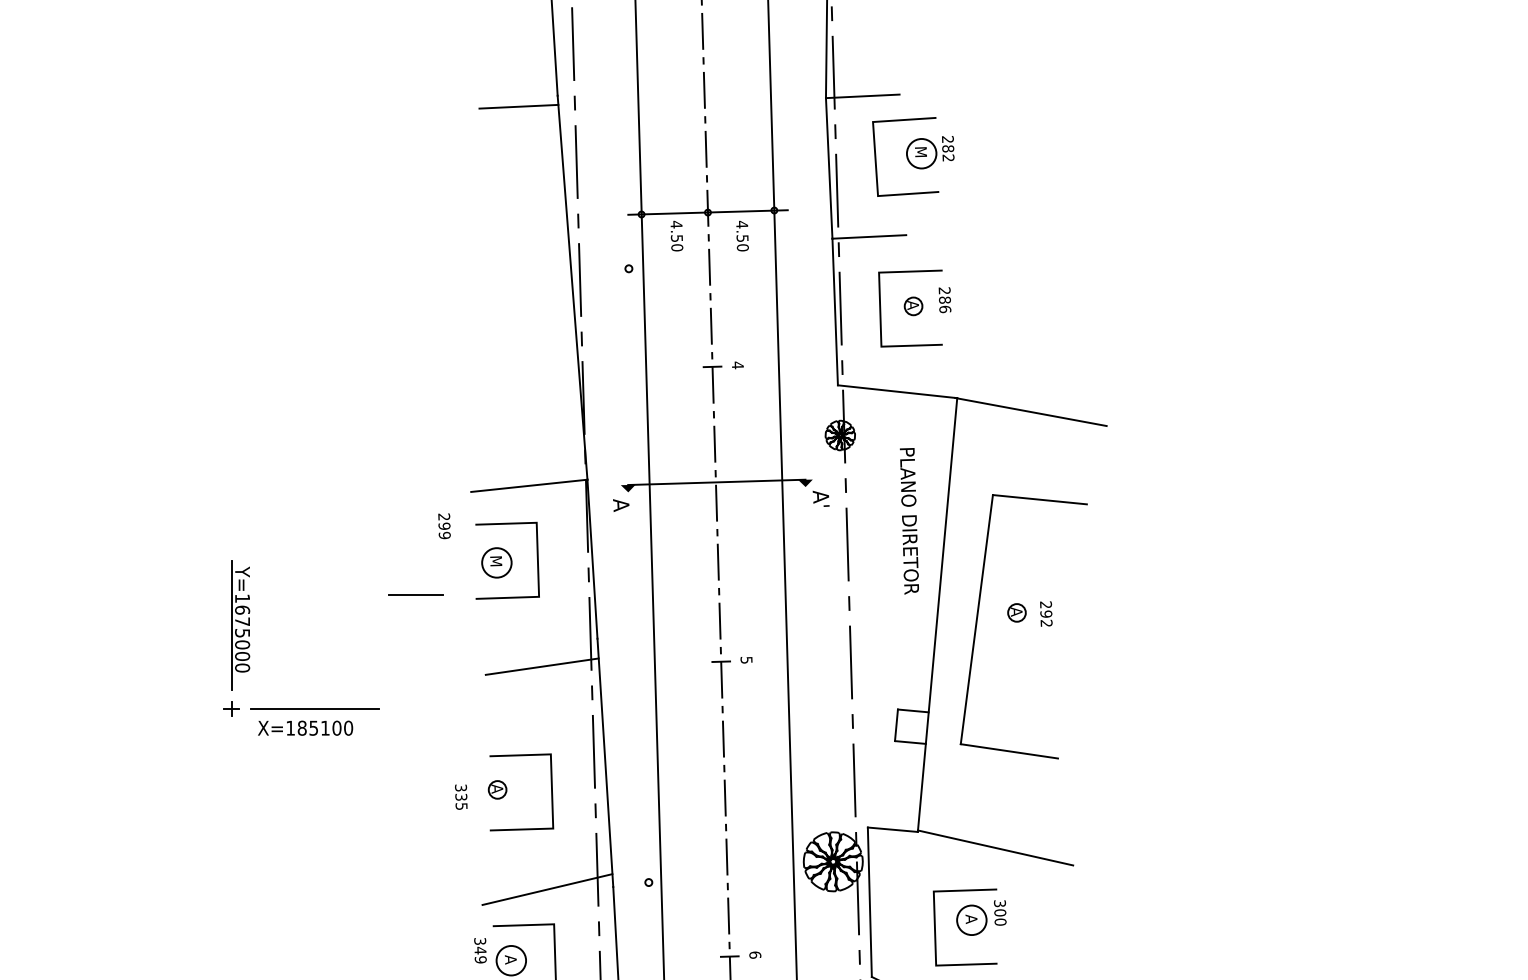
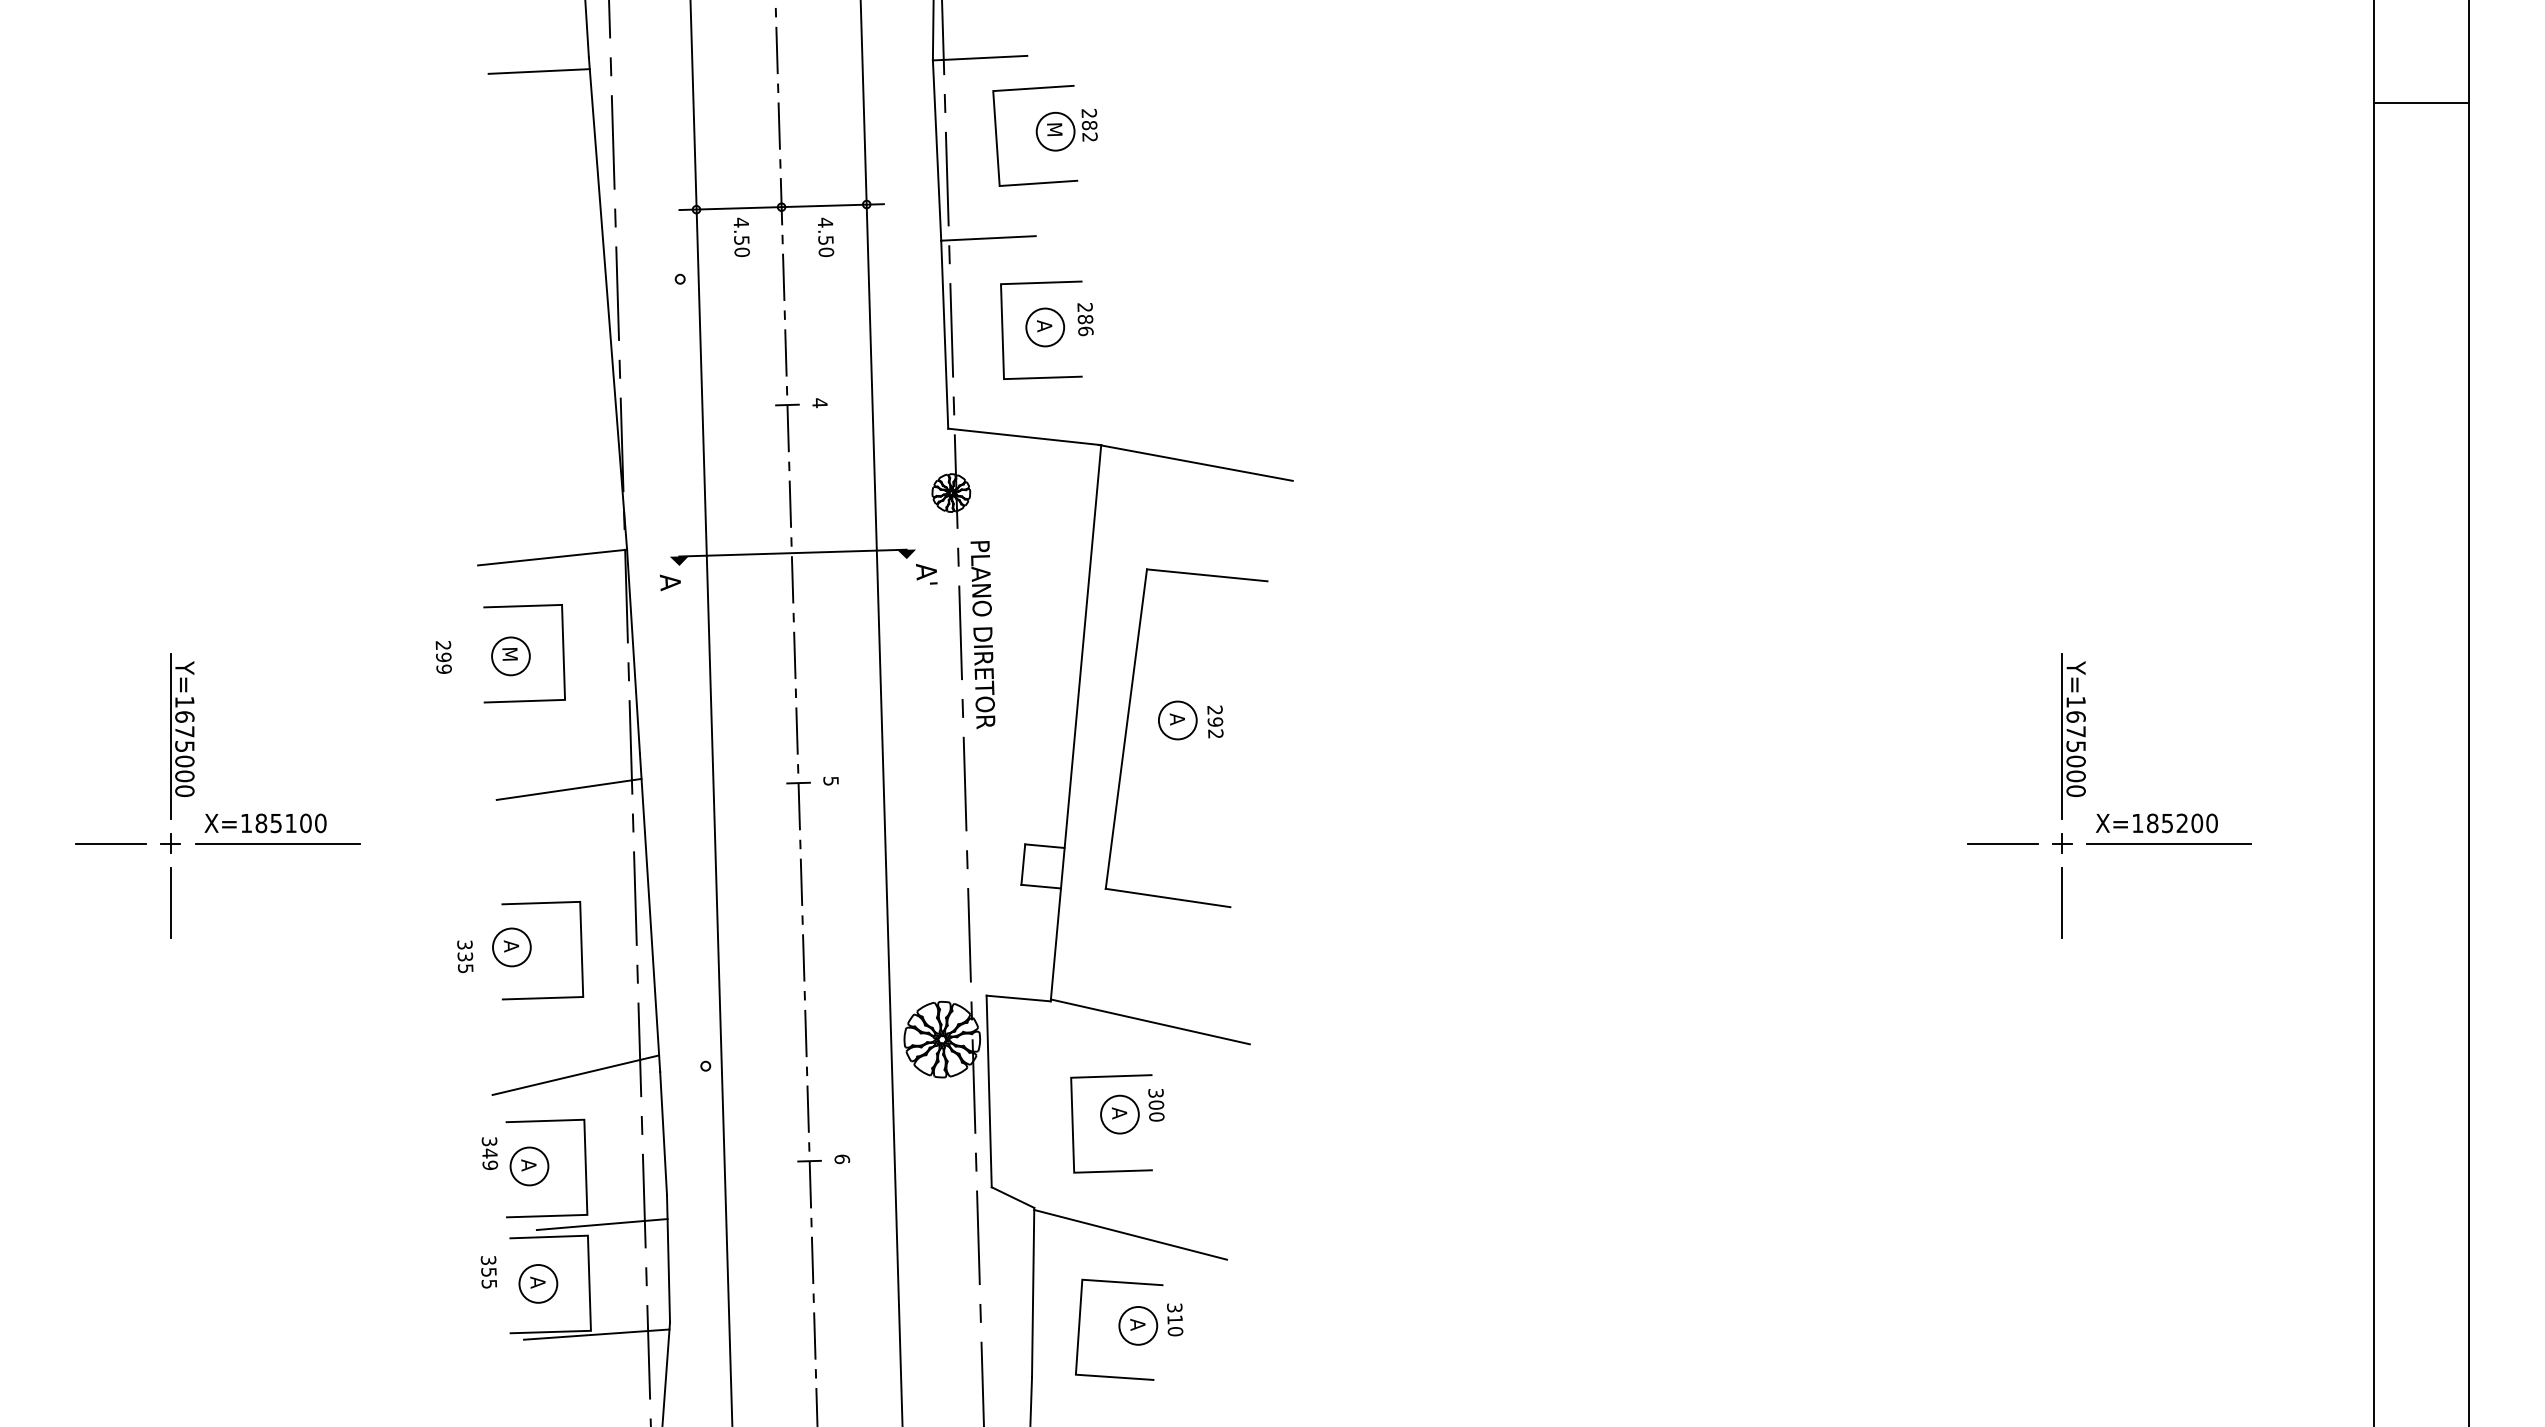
circle: (913, 306) -> (1045, 327), size x1.67
text: (909, 521) -> (982, 635), moved
text: (444, 526) -> (443, 657), moved
line: (415, 594) -> (110, 843), moved
circle: (1016, 612) -> (1177, 720), size x1.67
text: (305, 728) -> (265, 823), moved
line: (231, 755) -> (170, 903), added
circle: (497, 789) -> (511, 947), size x1.67

